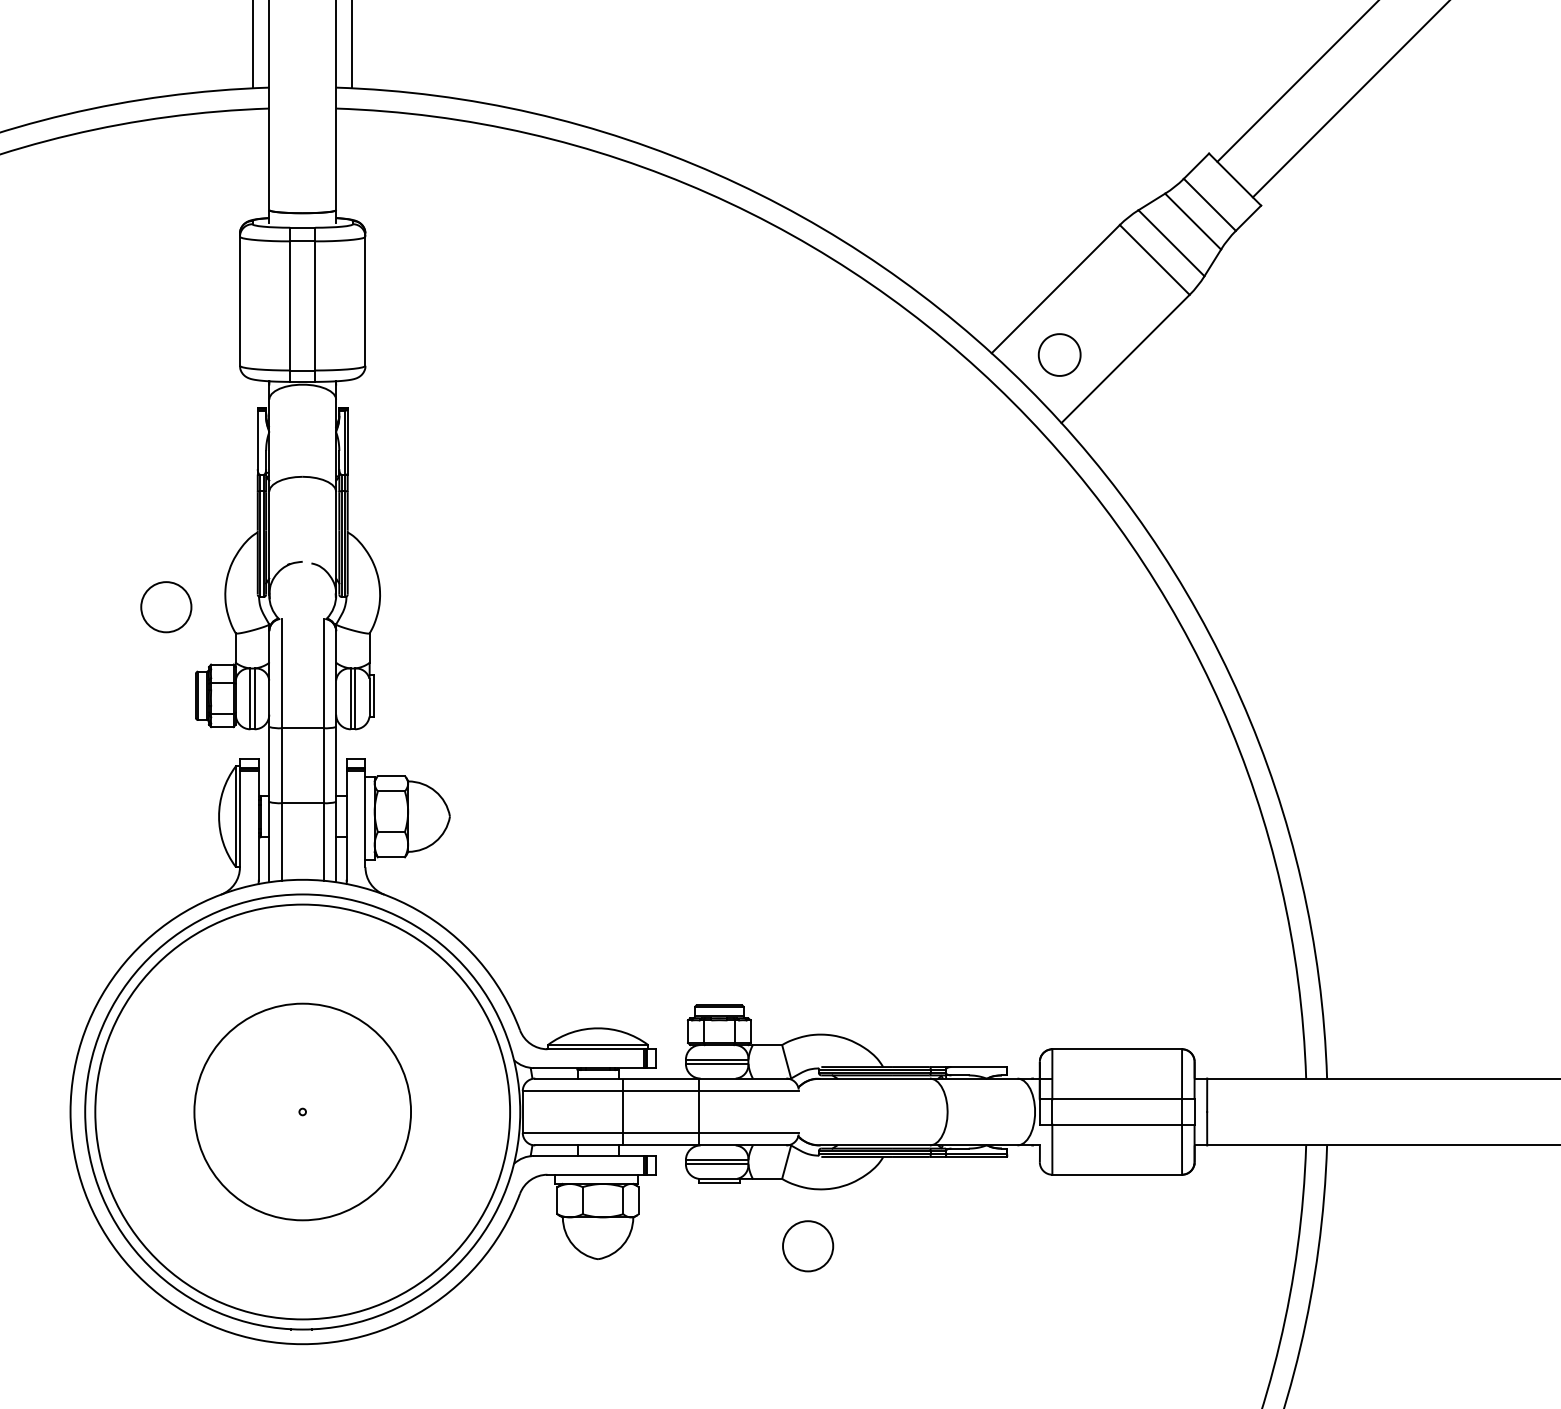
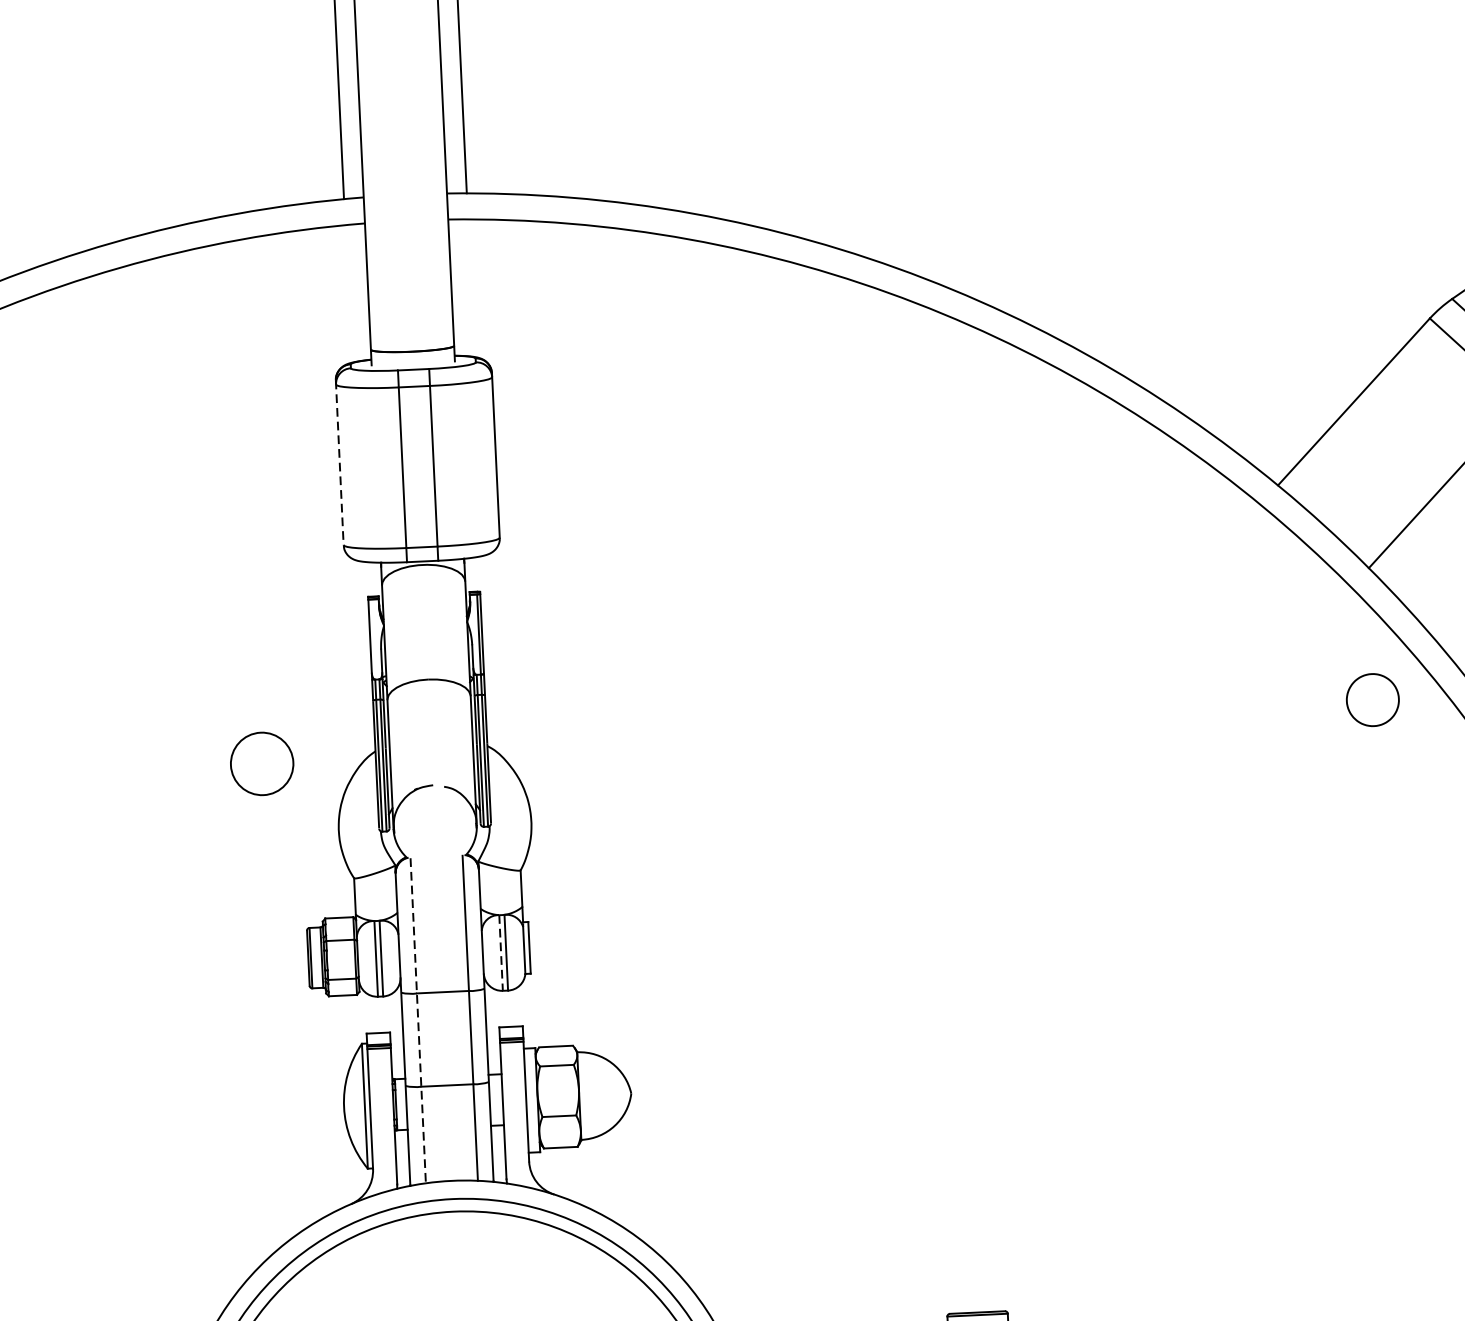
line: (239, 300) -> (339, 463), solid -> dashed
part: (1059, 354) -> (1372, 699), moved
circle: (166, 607) -> (262, 764), moved
line: (350, 699) -> (500, 953), solid -> dashed
line: (281, 750) -> (417, 1021), solid -> dashed

